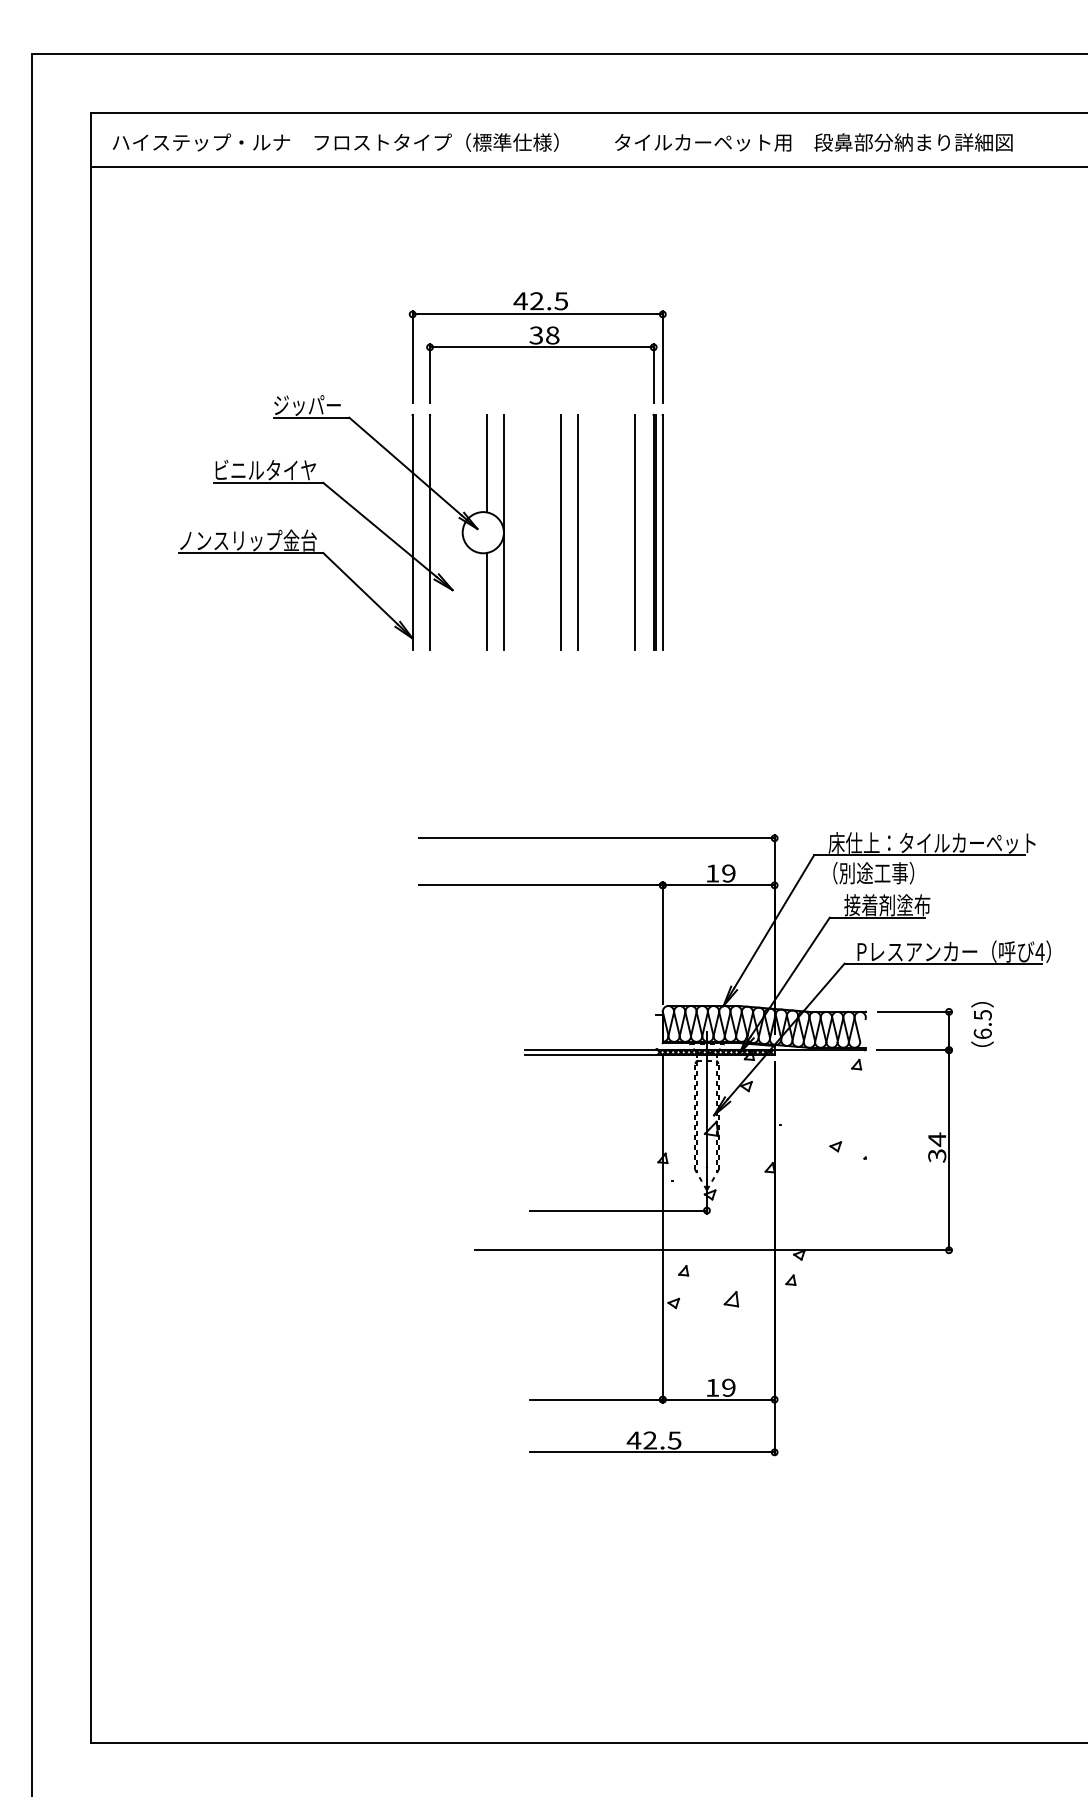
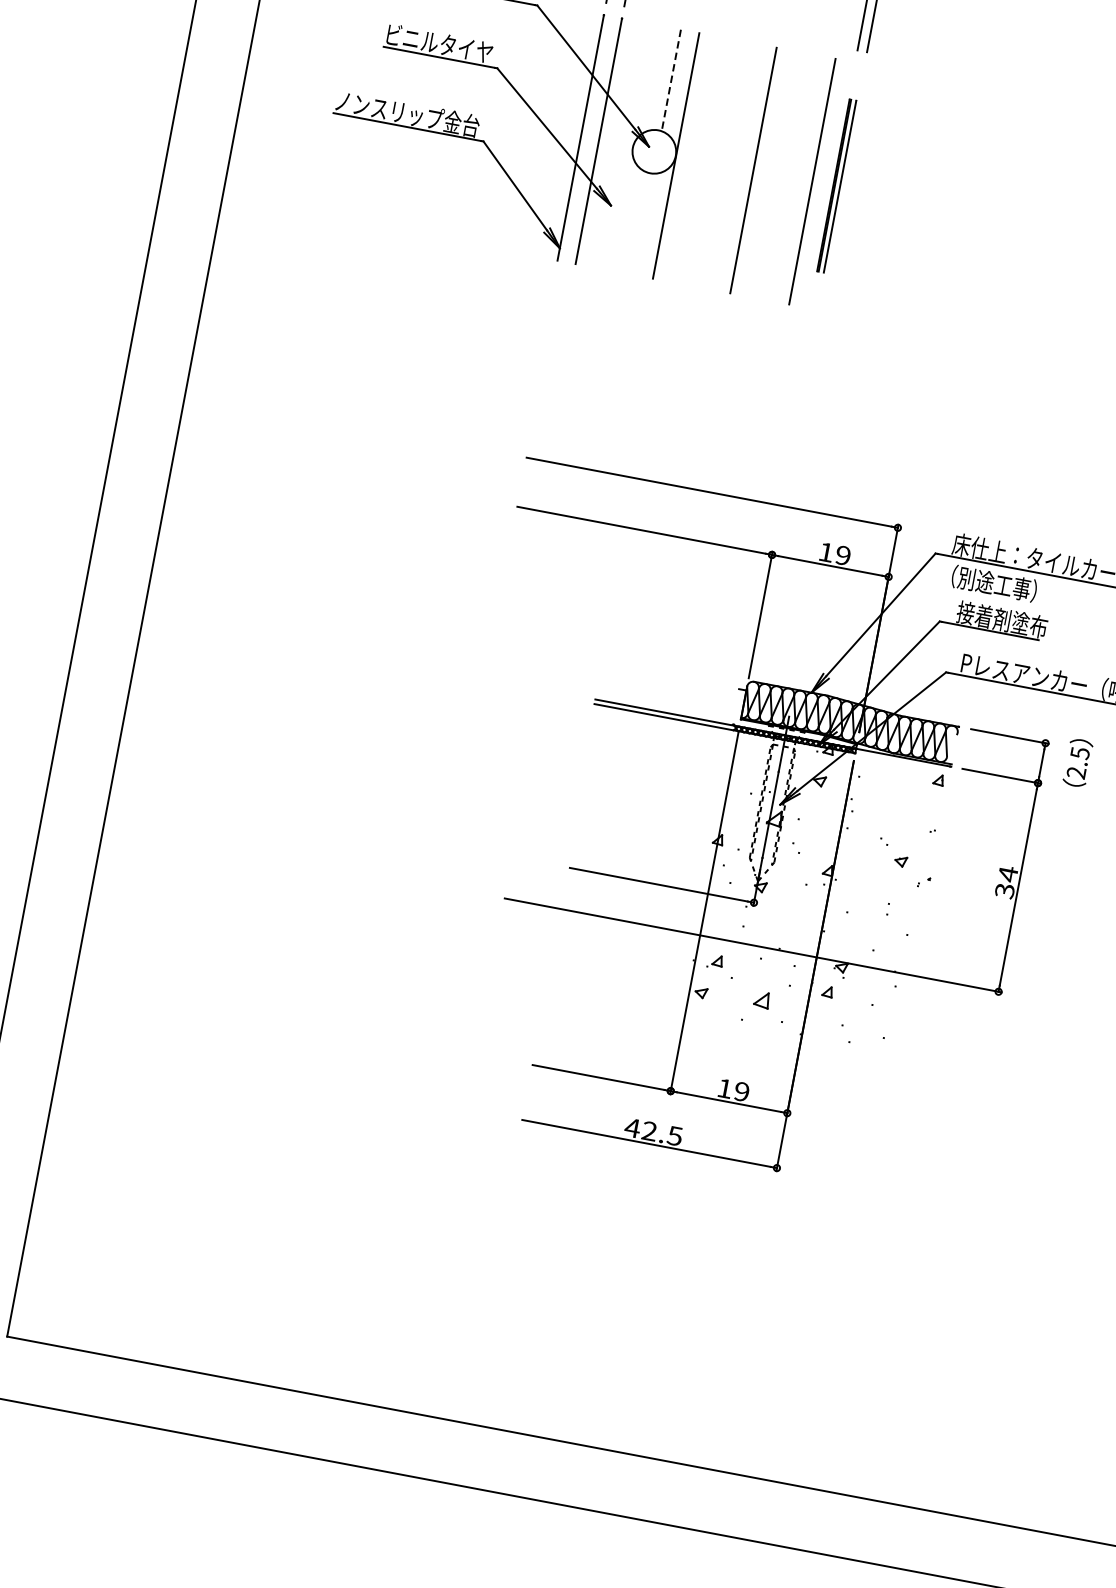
line: (486, 463) -> (671, 80), solid -> dashed
part: (657, 531) -> (836, 184), size x0.7
line: (560, 532) -> (734, 166), removed
line: (486, 601) -> (644, 224), removed
text: (982, 1033) -> (1076, 772), 6.5 -> 2.5

